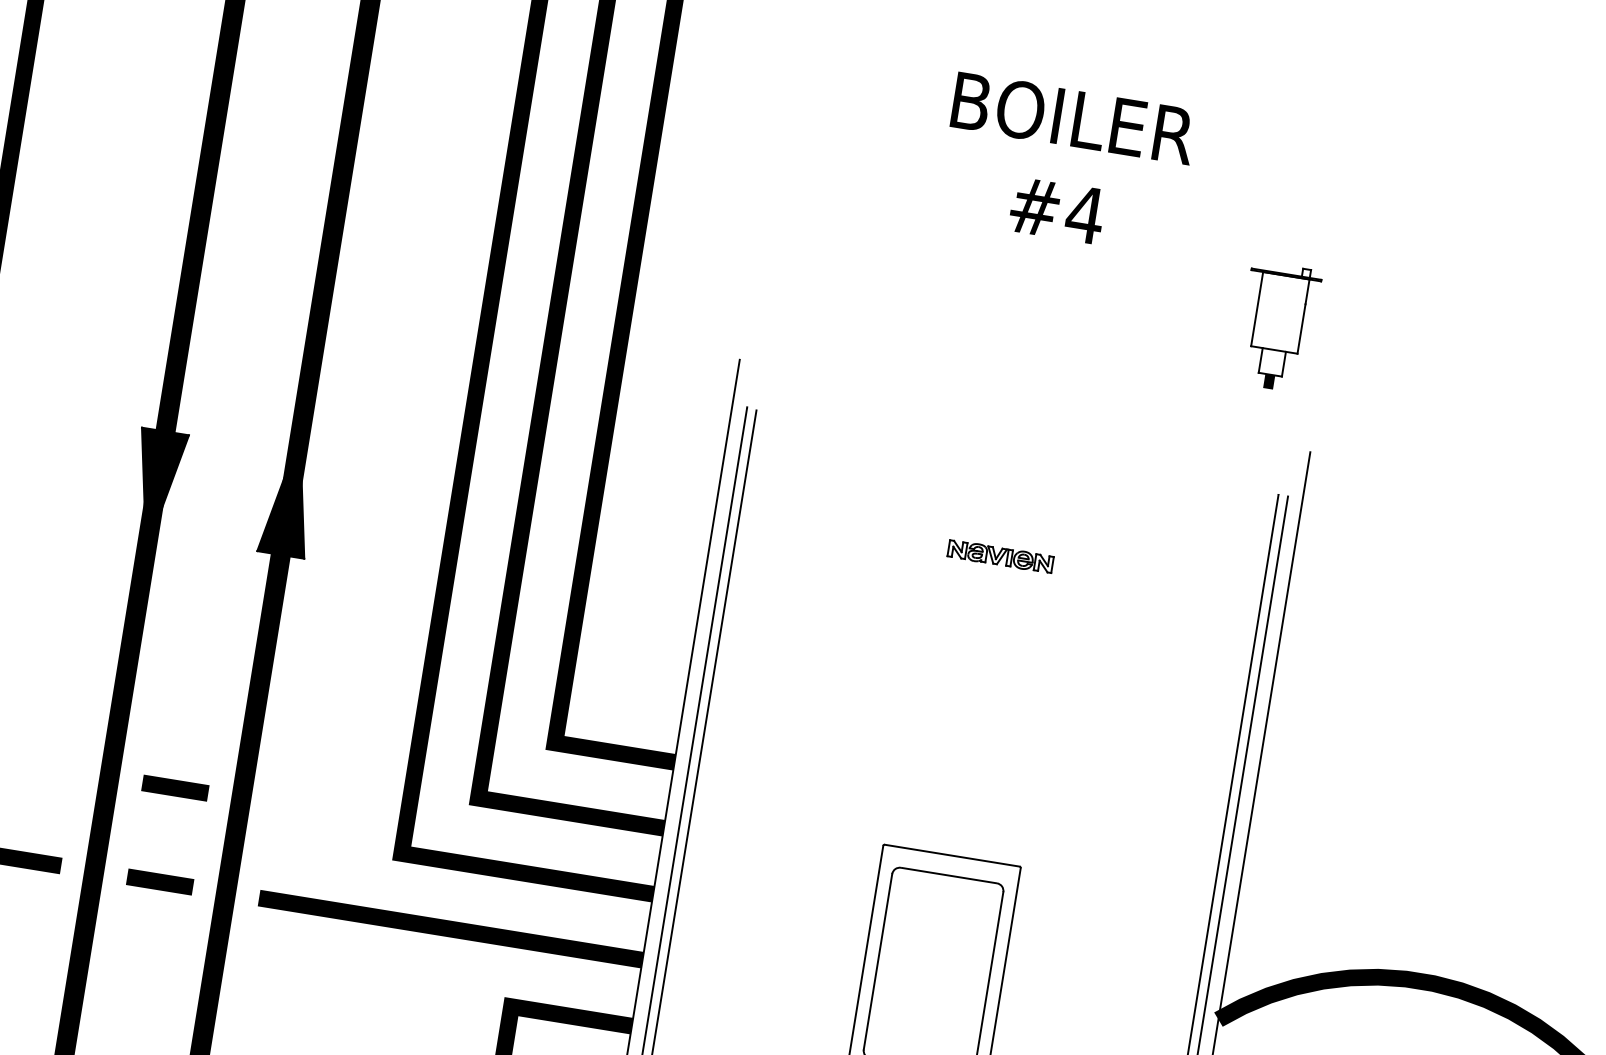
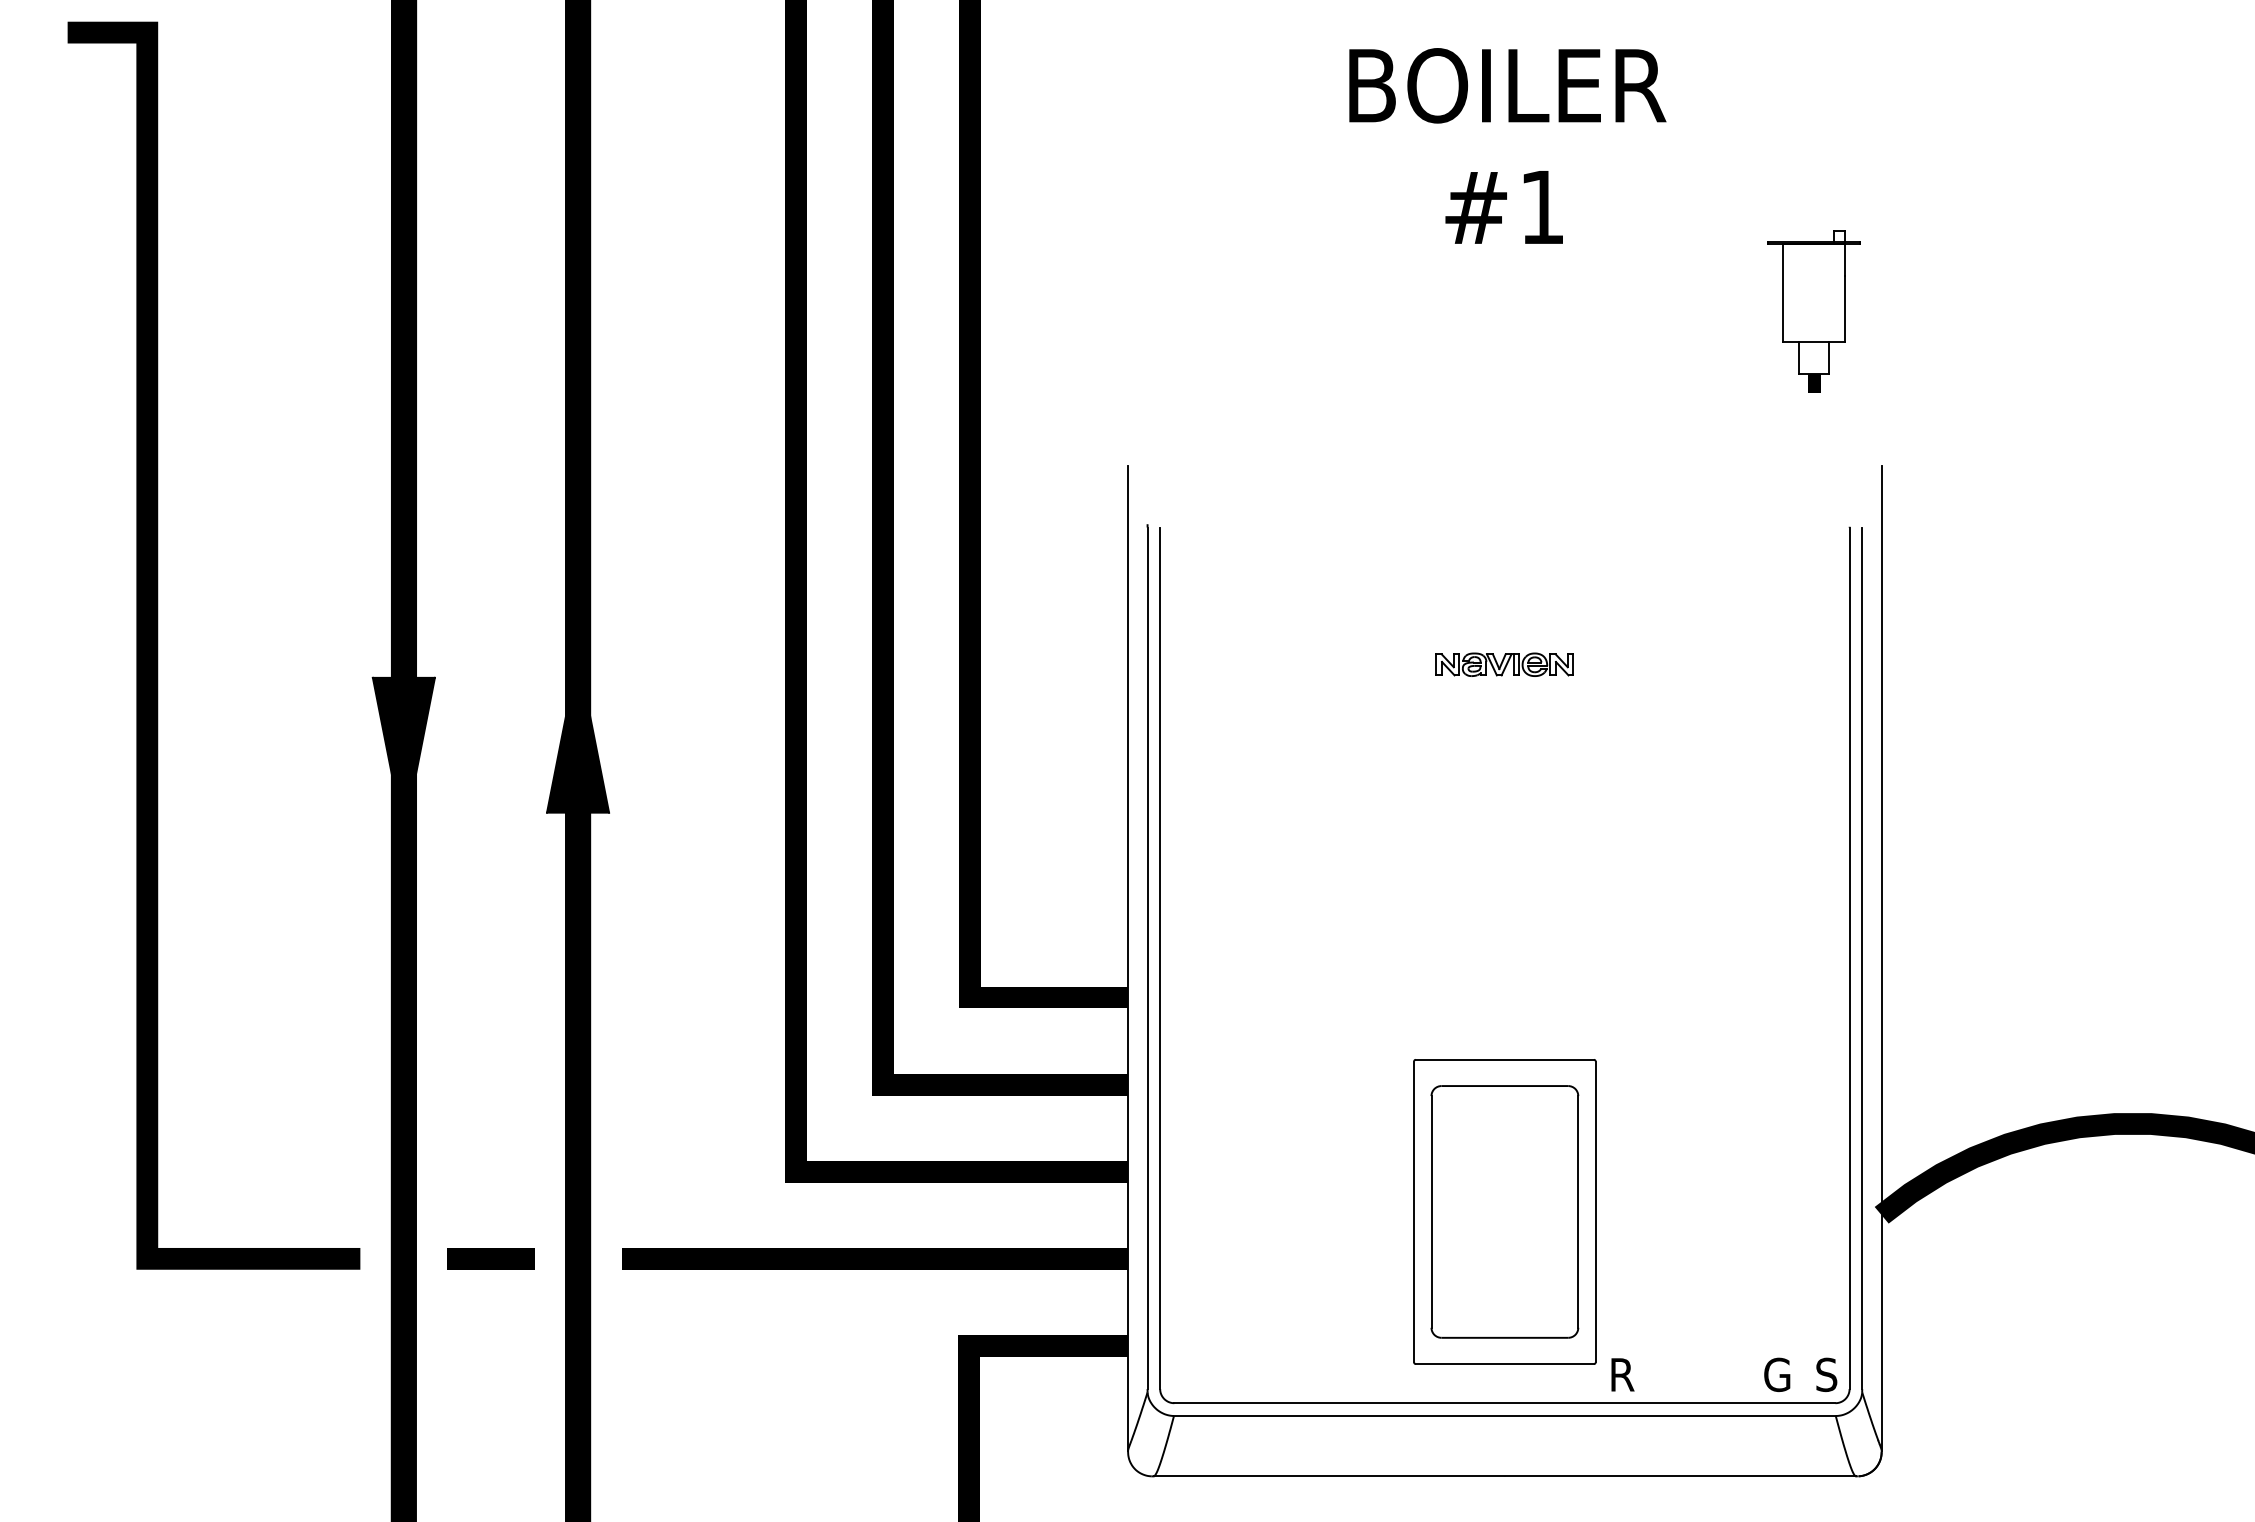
text: (1085, 214) -> (1542, 207), #4 -> #1
line: (175, 787) -> (490, 1134), removed

